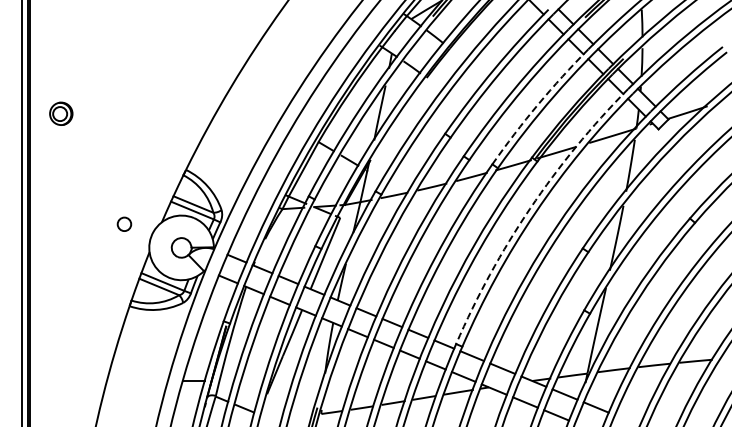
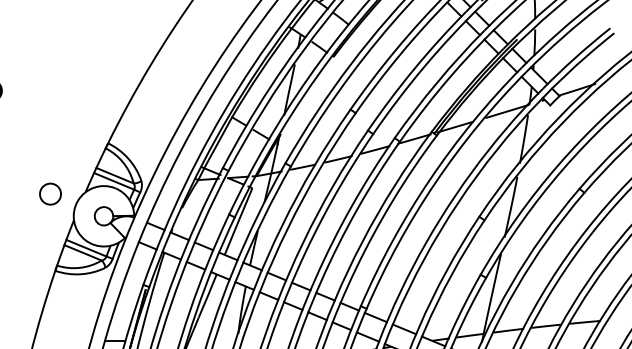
arc: (537, 104) -> (436, 82), dashed -> solid
arc: (530, 208) -> (430, 179), dashed -> solid
circle: (124, 224) -> (50, 194), size x1.67

